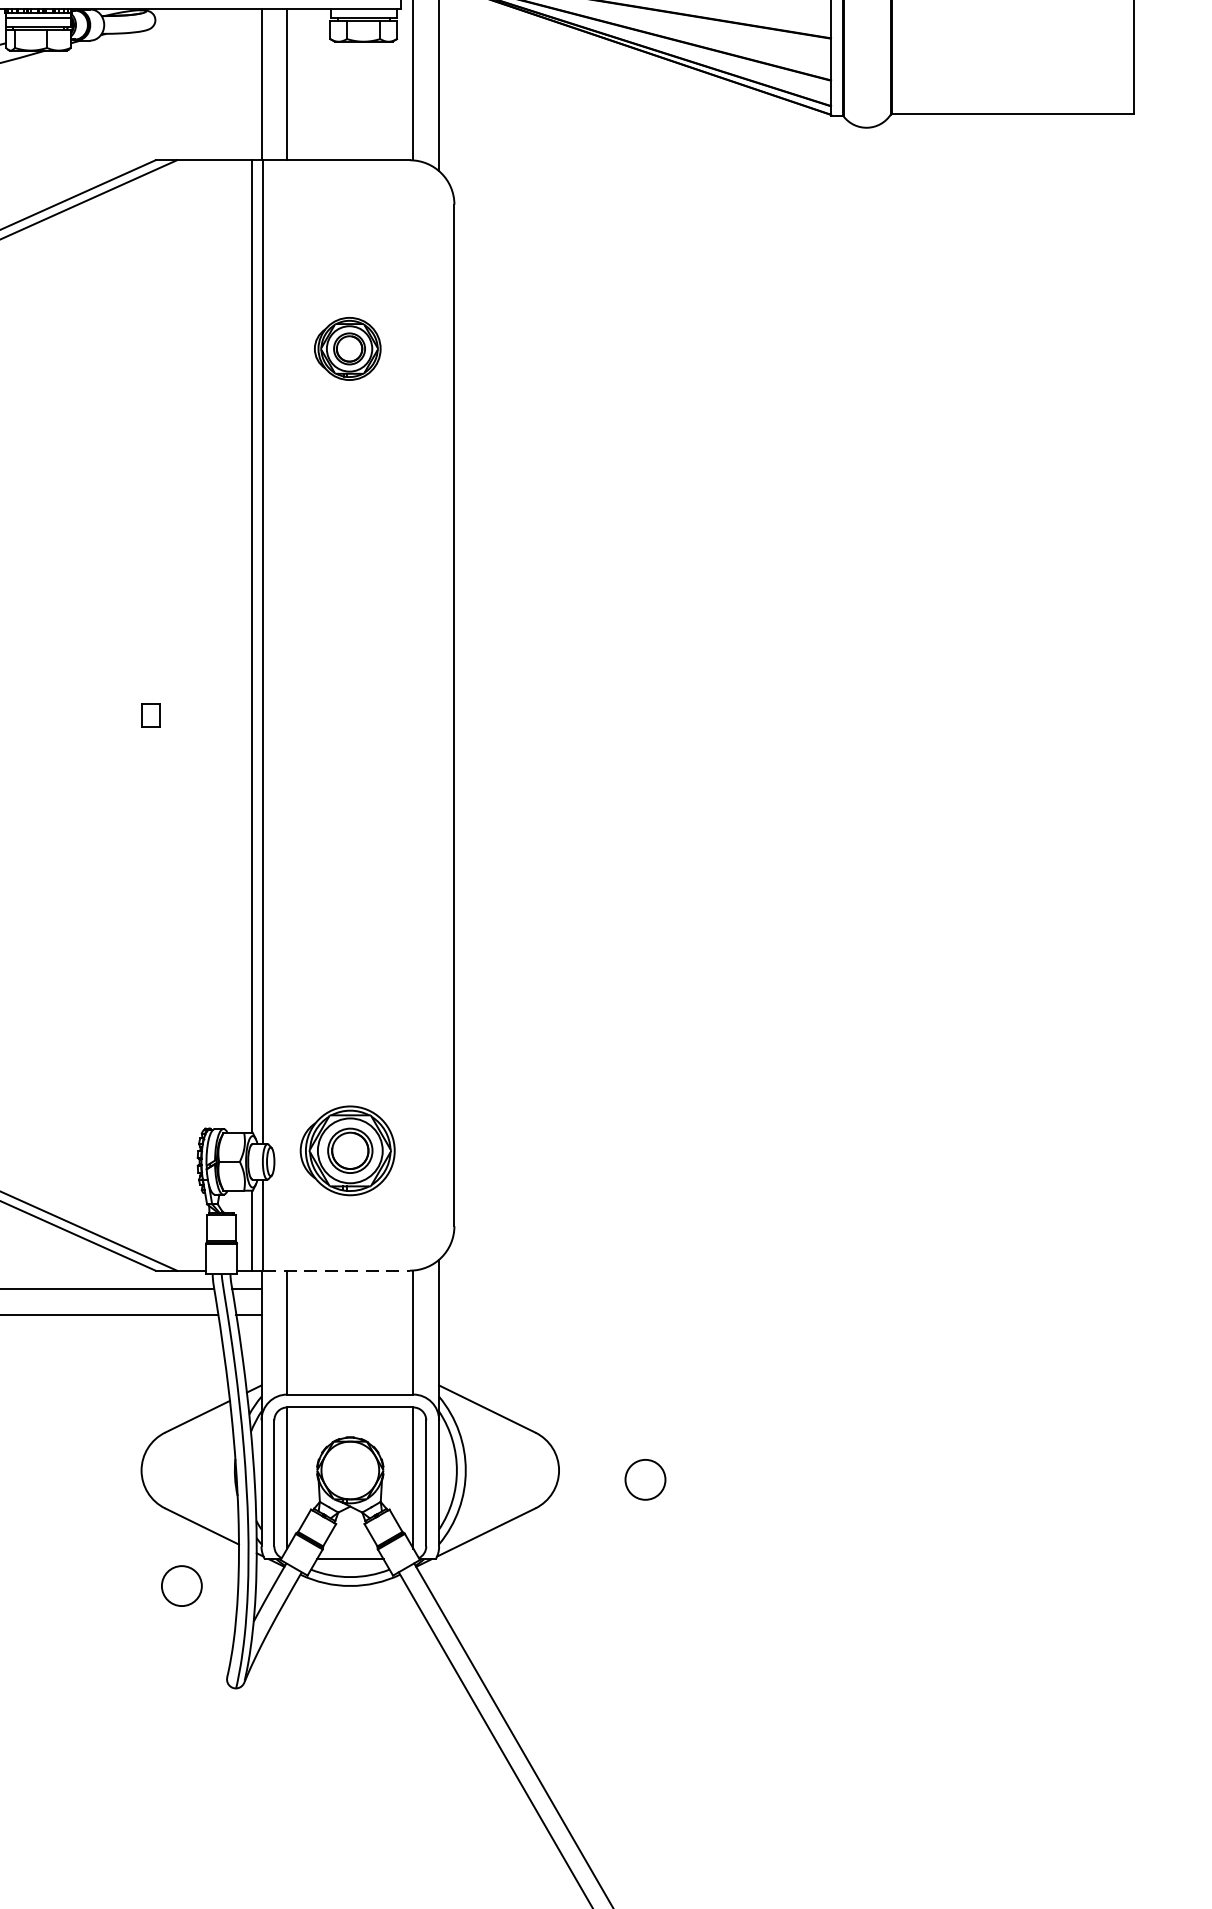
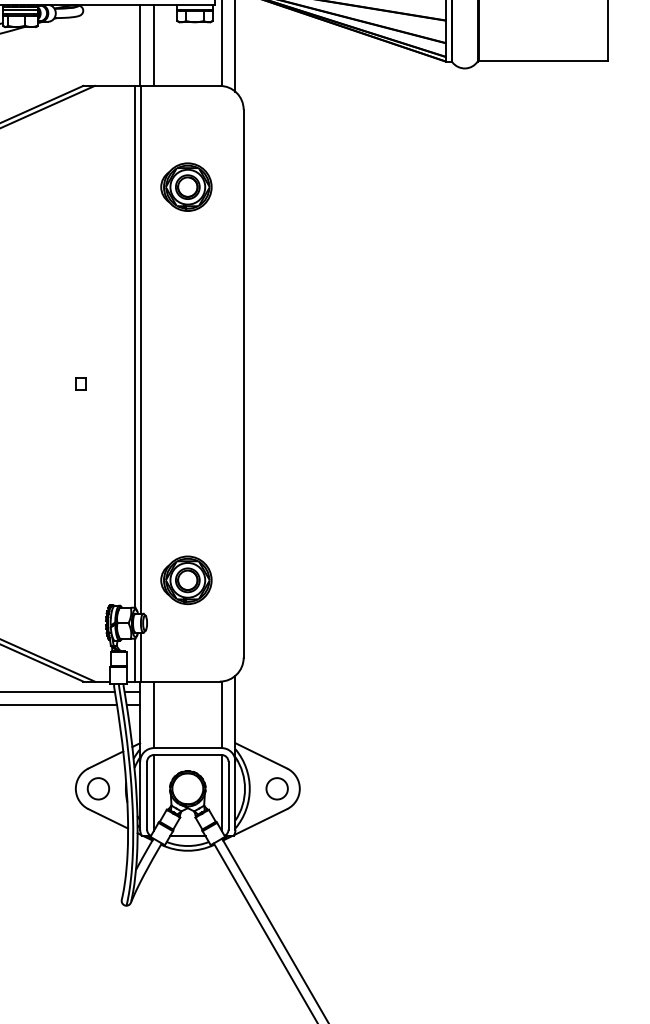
part: (347, 347) -> (186, 186), size x1.43
part: (347, 1149) -> (186, 579), moved
line: (336, 1270) -> (180, 681), dashed -> solid
circle: (644, 1479) -> (276, 788), moved
circle: (181, 1585) -> (98, 788), moved

